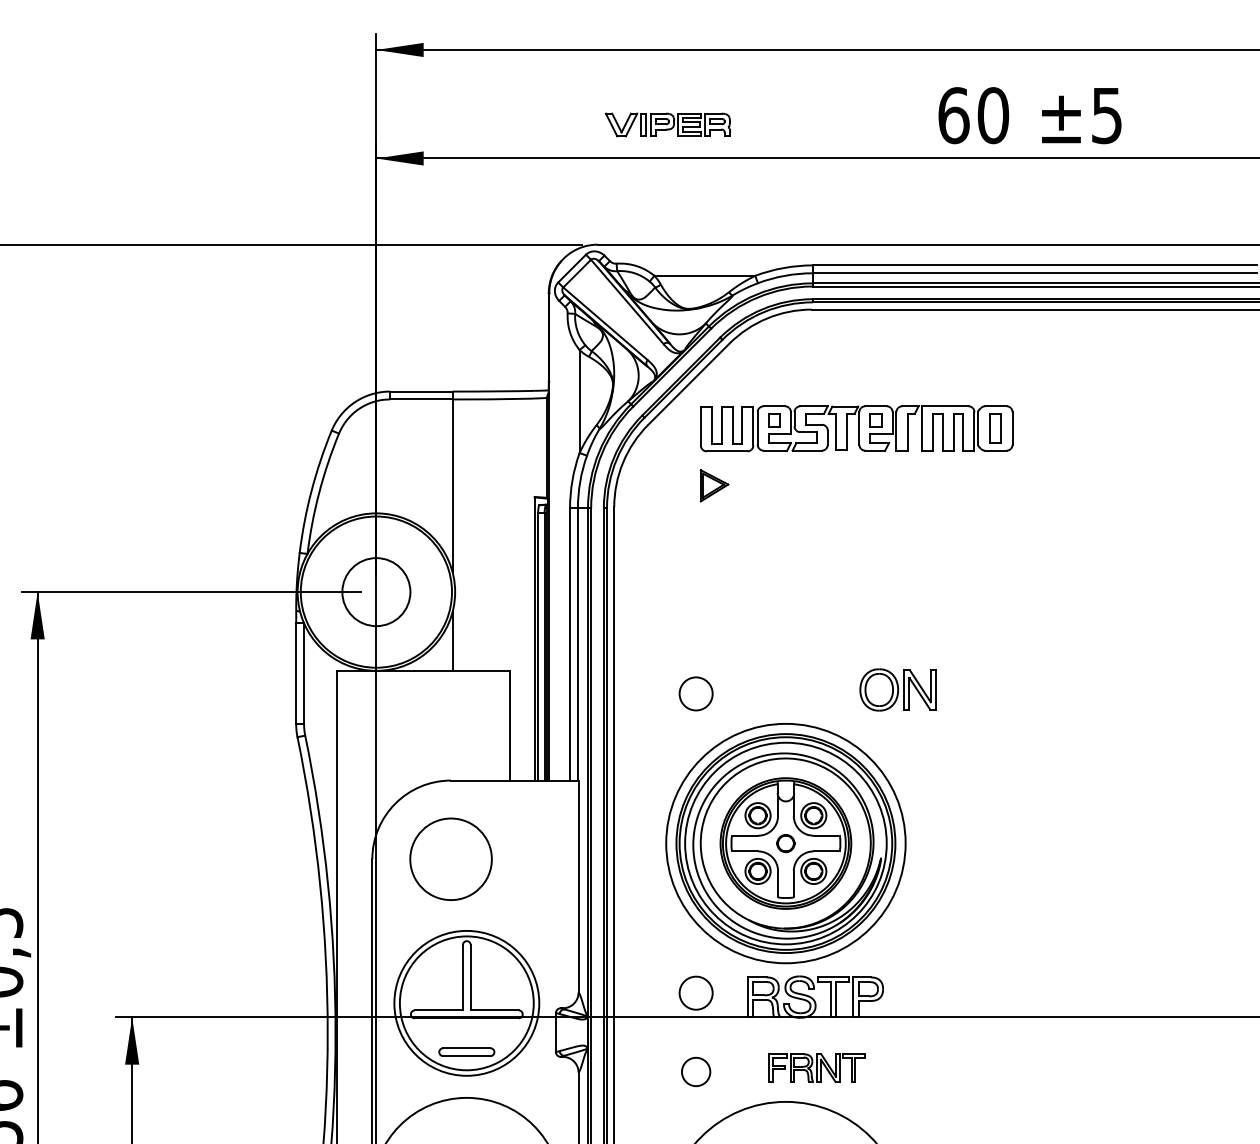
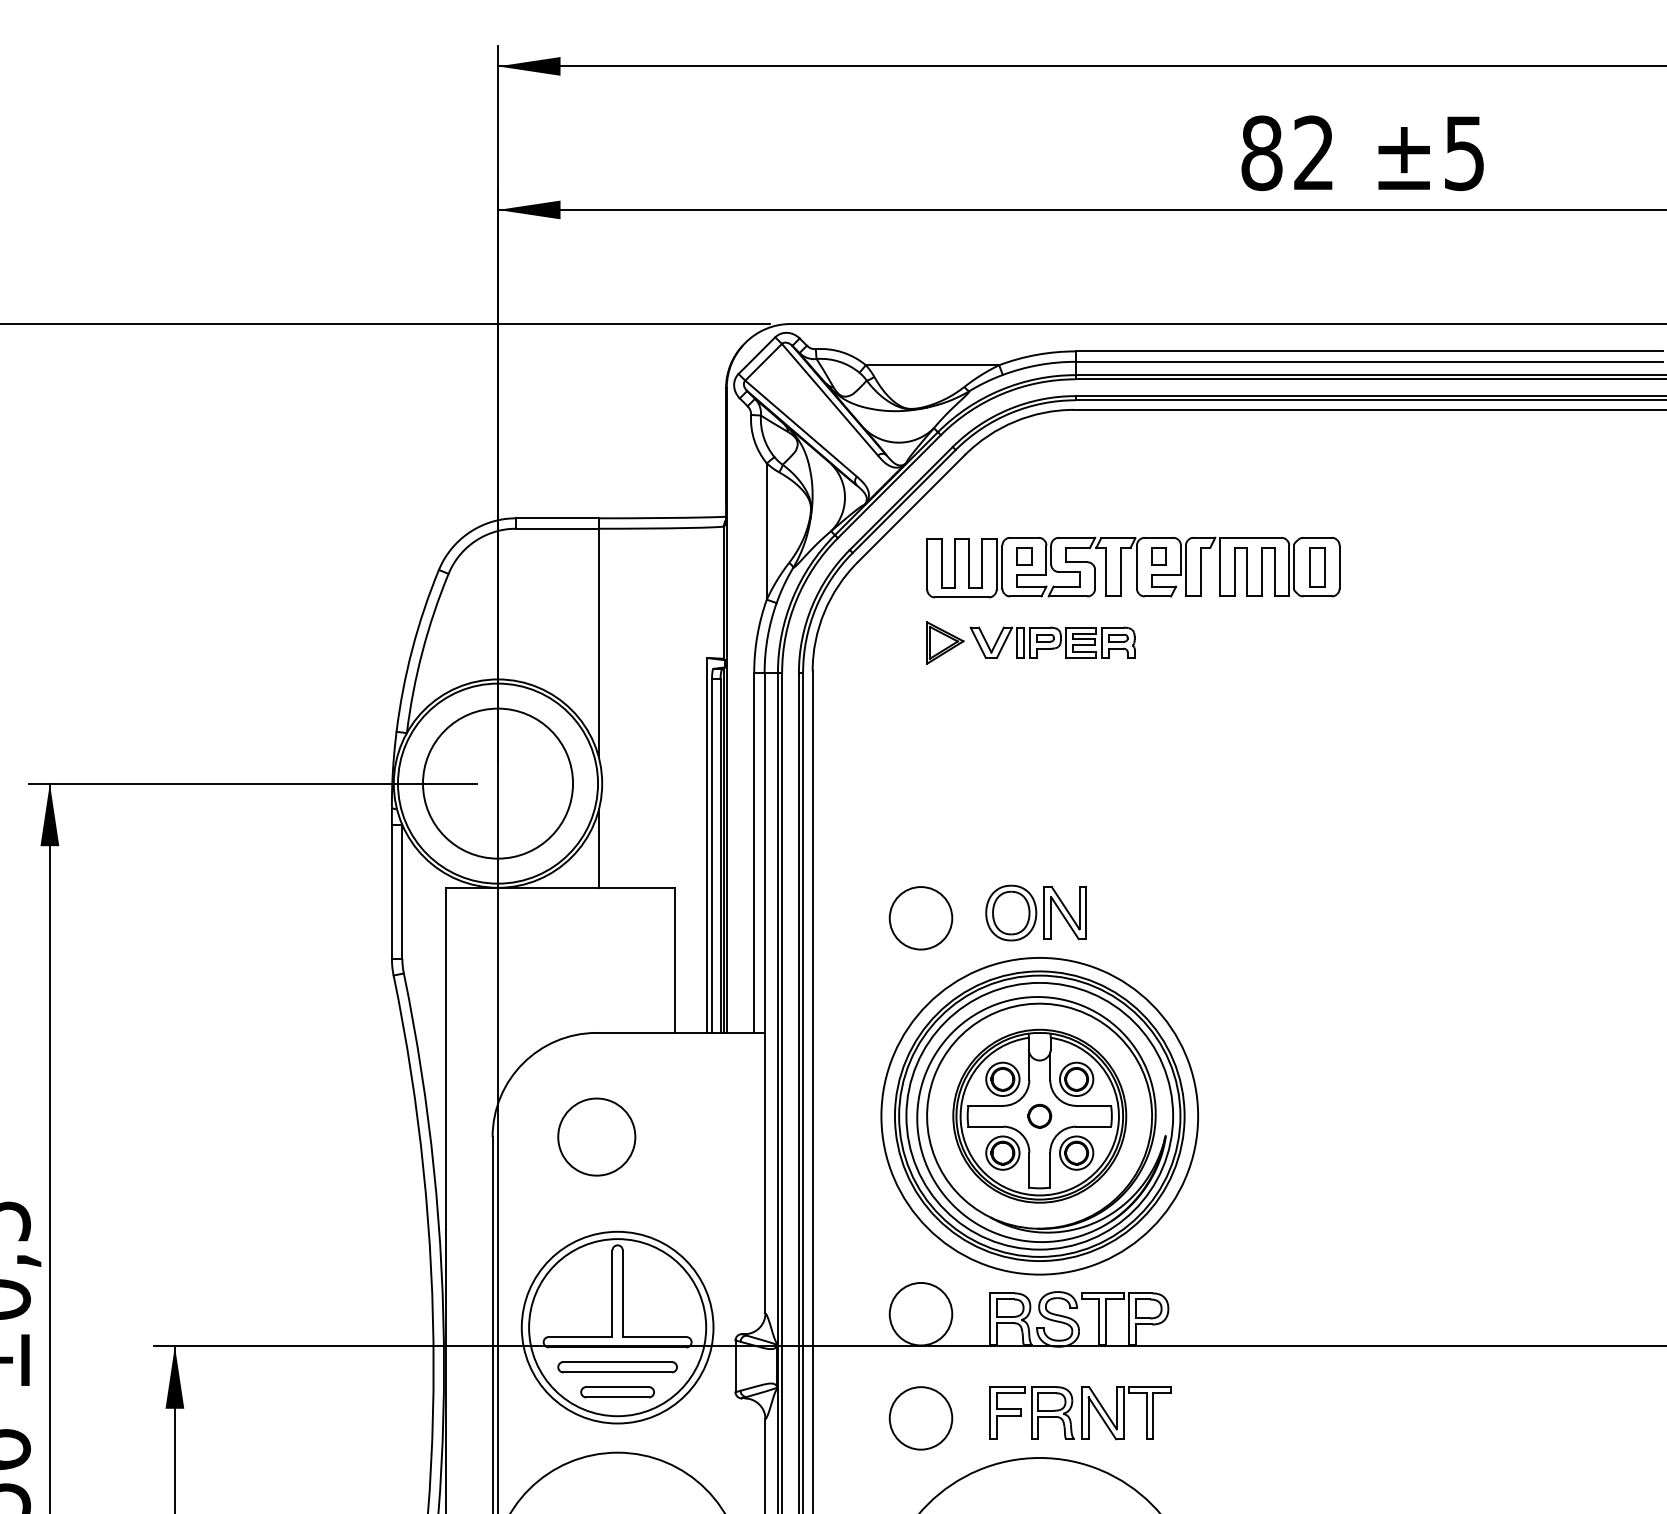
text: (973, 115) -> (1287, 153), 60 -> 82
part: (667, 124) -> (1052, 642), moved
circle: (376, 592) -> (498, 783), size x1.67
part: (897, 689) -> (1035, 912), moved
circle: (695, 694) -> (920, 918), size x1.43
circle: (450, 858) -> (596, 1136), size x0.71
circle: (695, 992) -> (920, 1313), size x1.43
part: (466, 1033) -> (617, 1367), added
part: (816, 1068) -> (1080, 1413), size x1.43
circle: (695, 1072) -> (920, 1418), size x1.67

